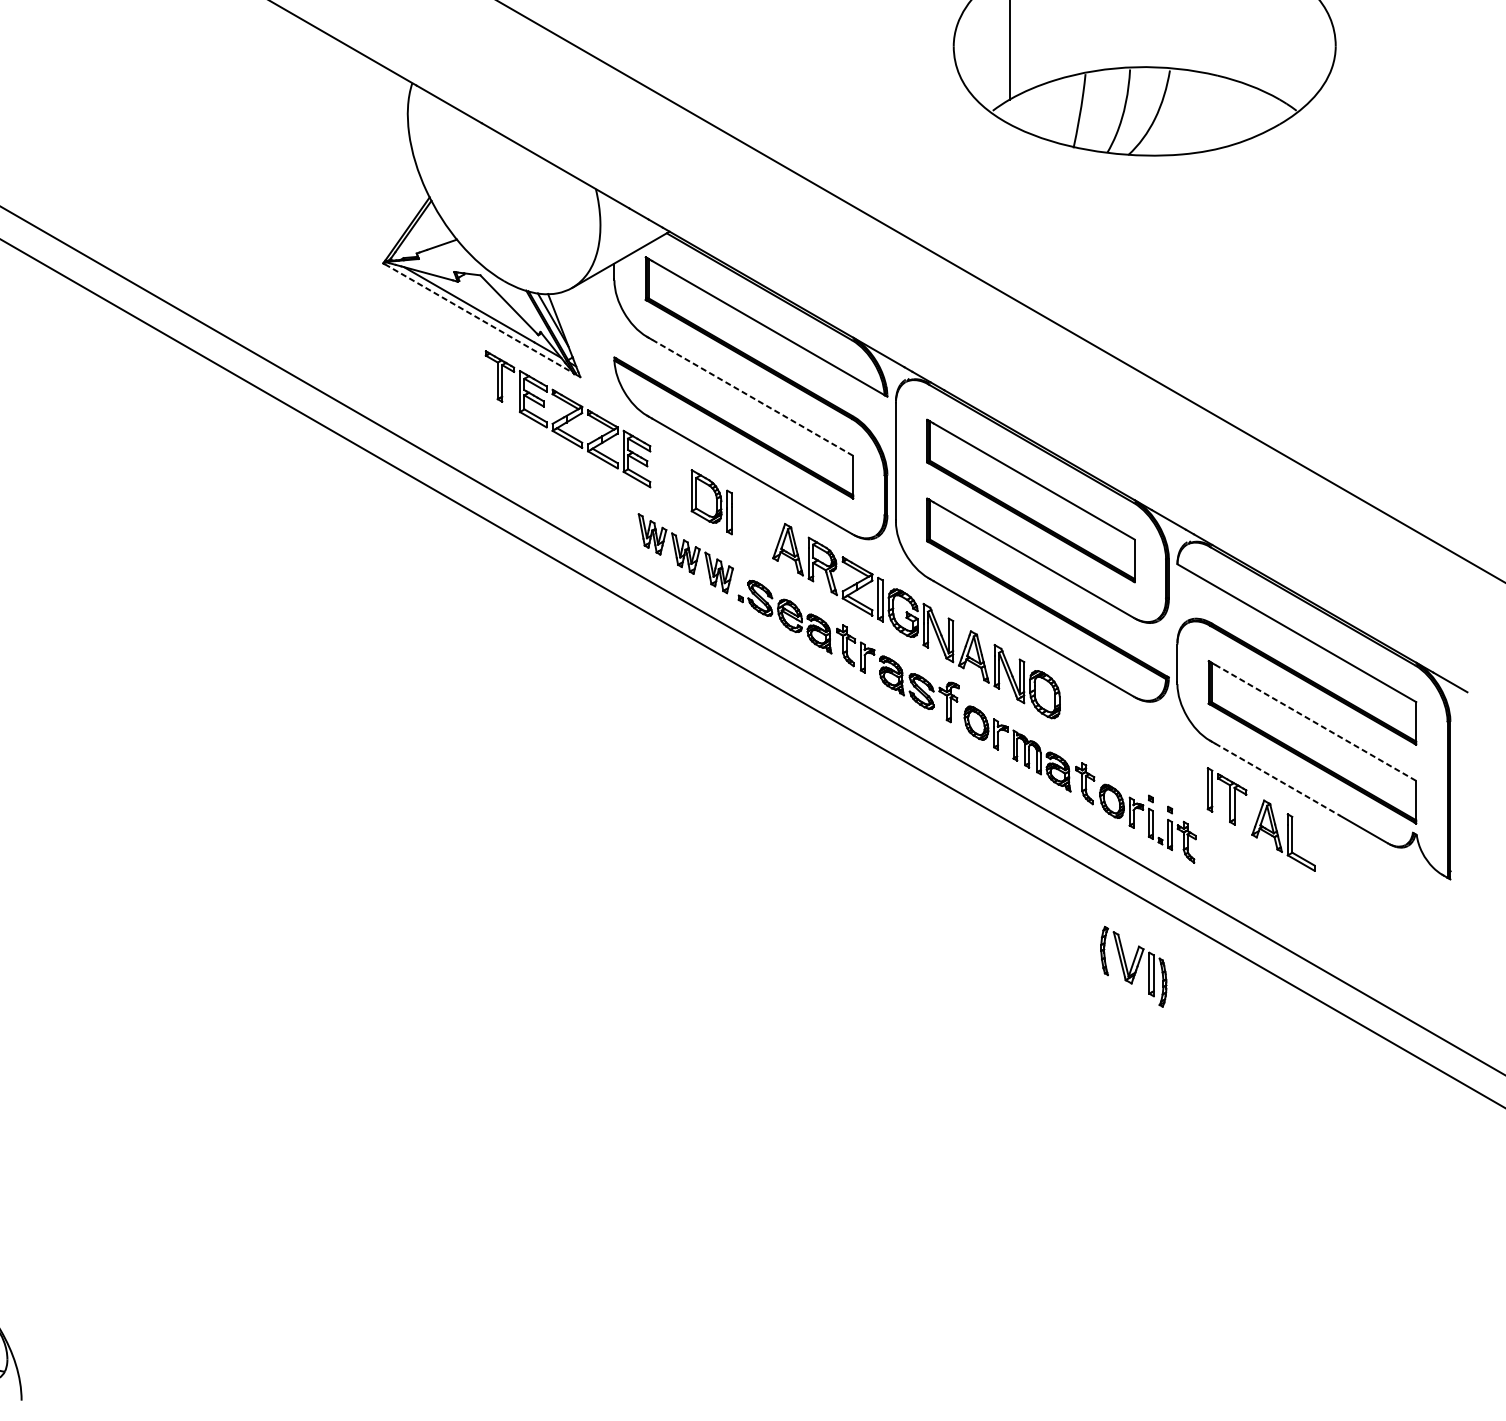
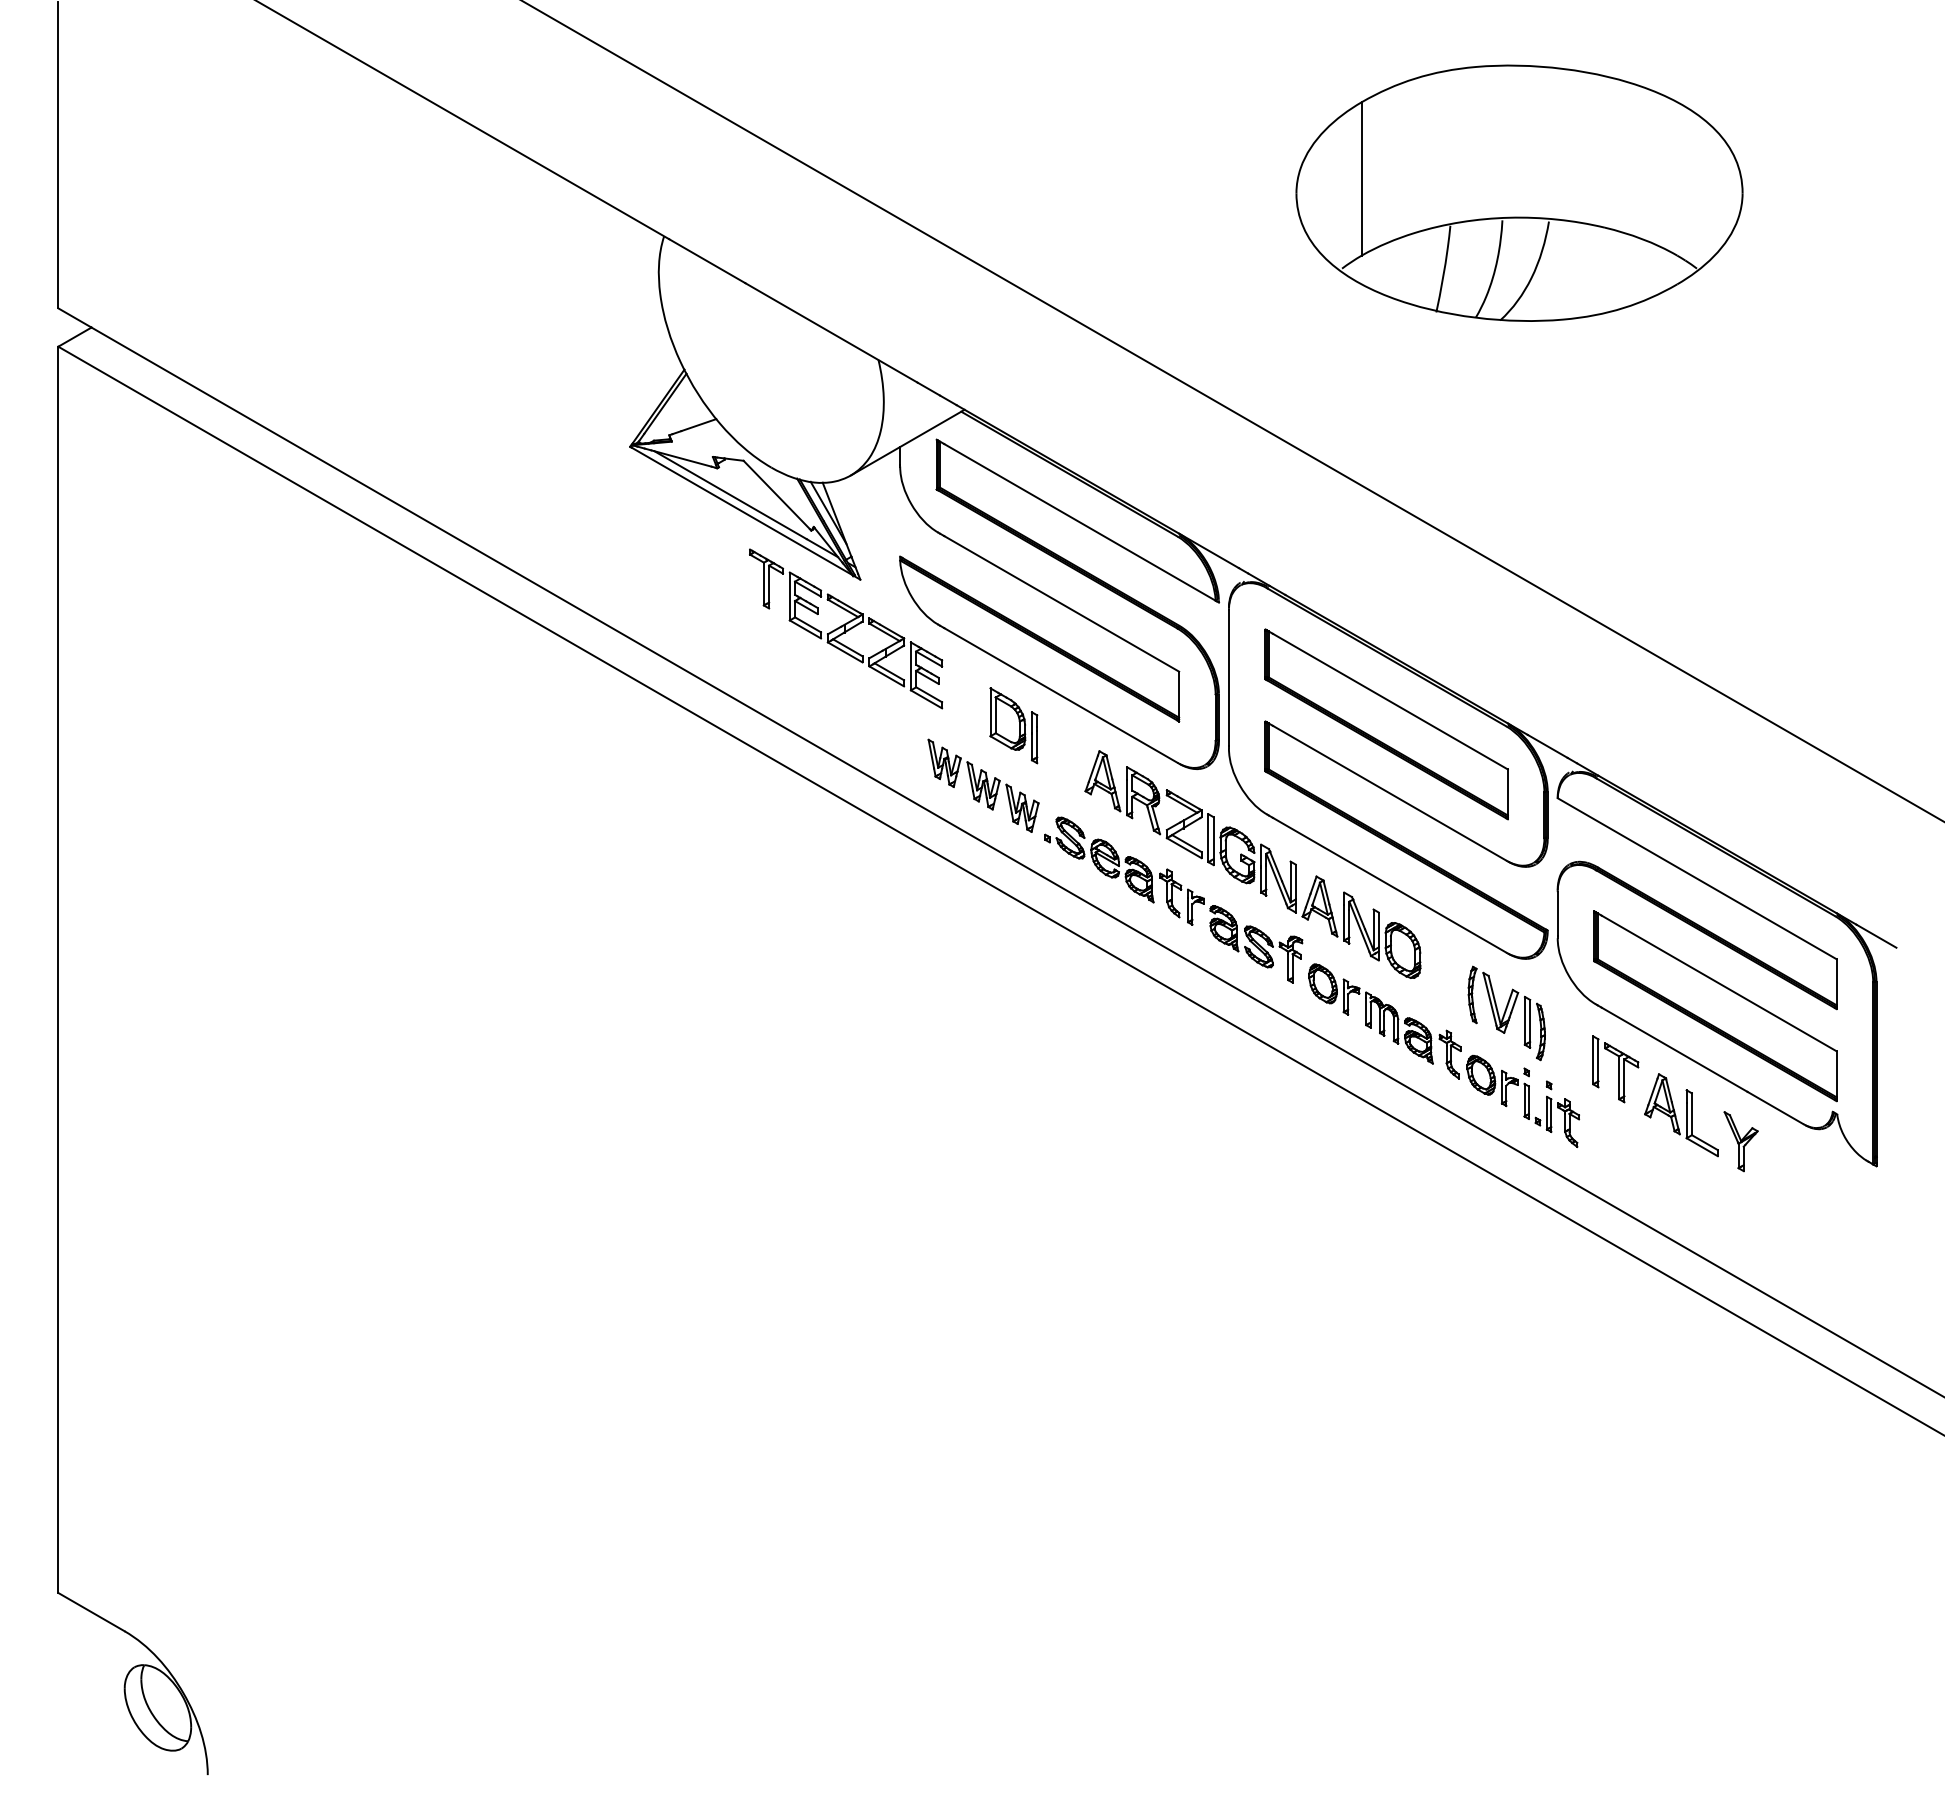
line: (479, 318) -> (742, 511), dashed -> solid
line: (752, 397) -> (1061, 603), dashed -> solid
line: (1315, 722) -> (1719, 983), dashed -> solid
line: (1278, 780) -> (1675, 1050), dashed -> solid
part: (1333, 858) -> (1740, 1141), added
part: (1133, 966) -> (1506, 1013), moved

